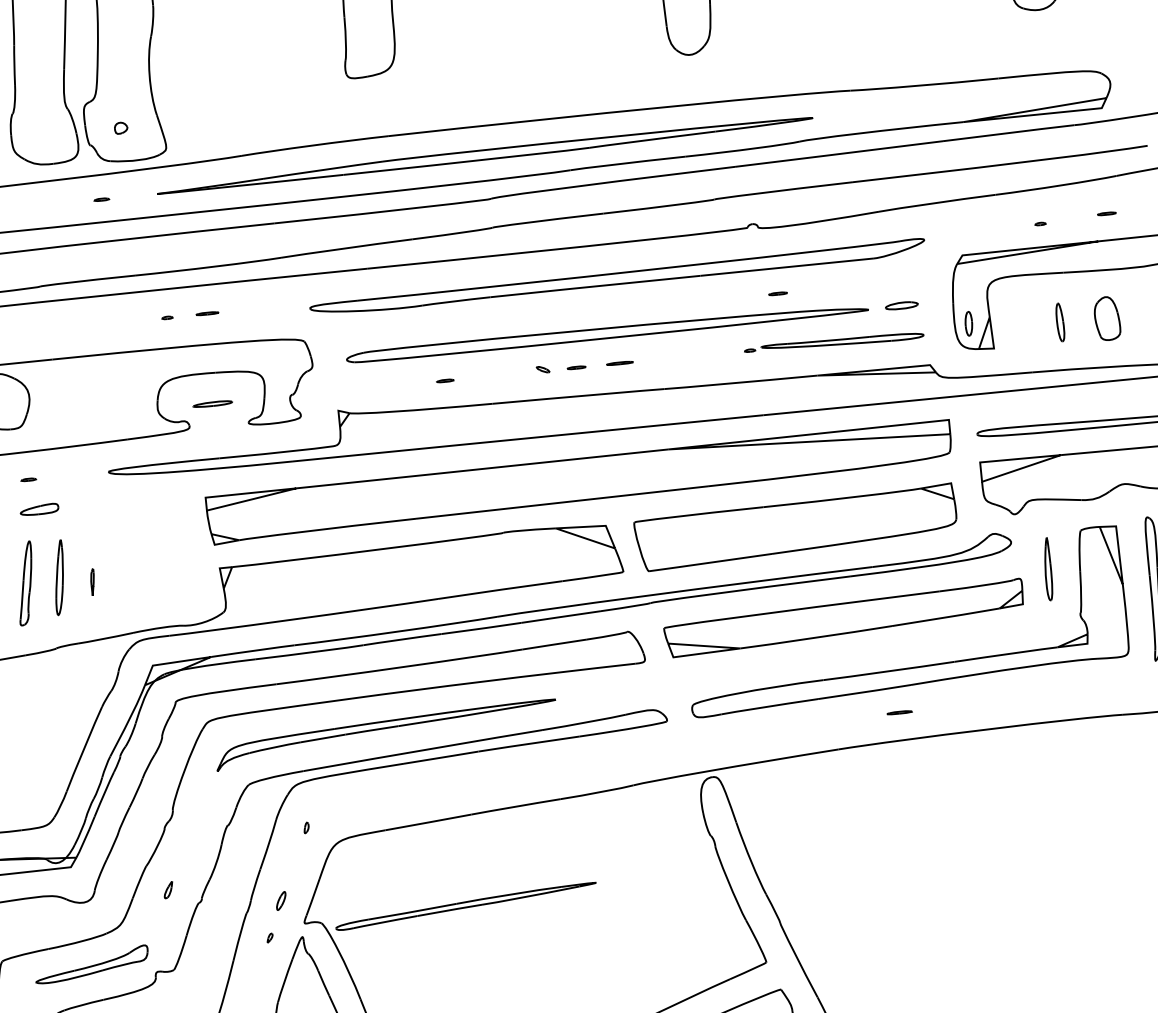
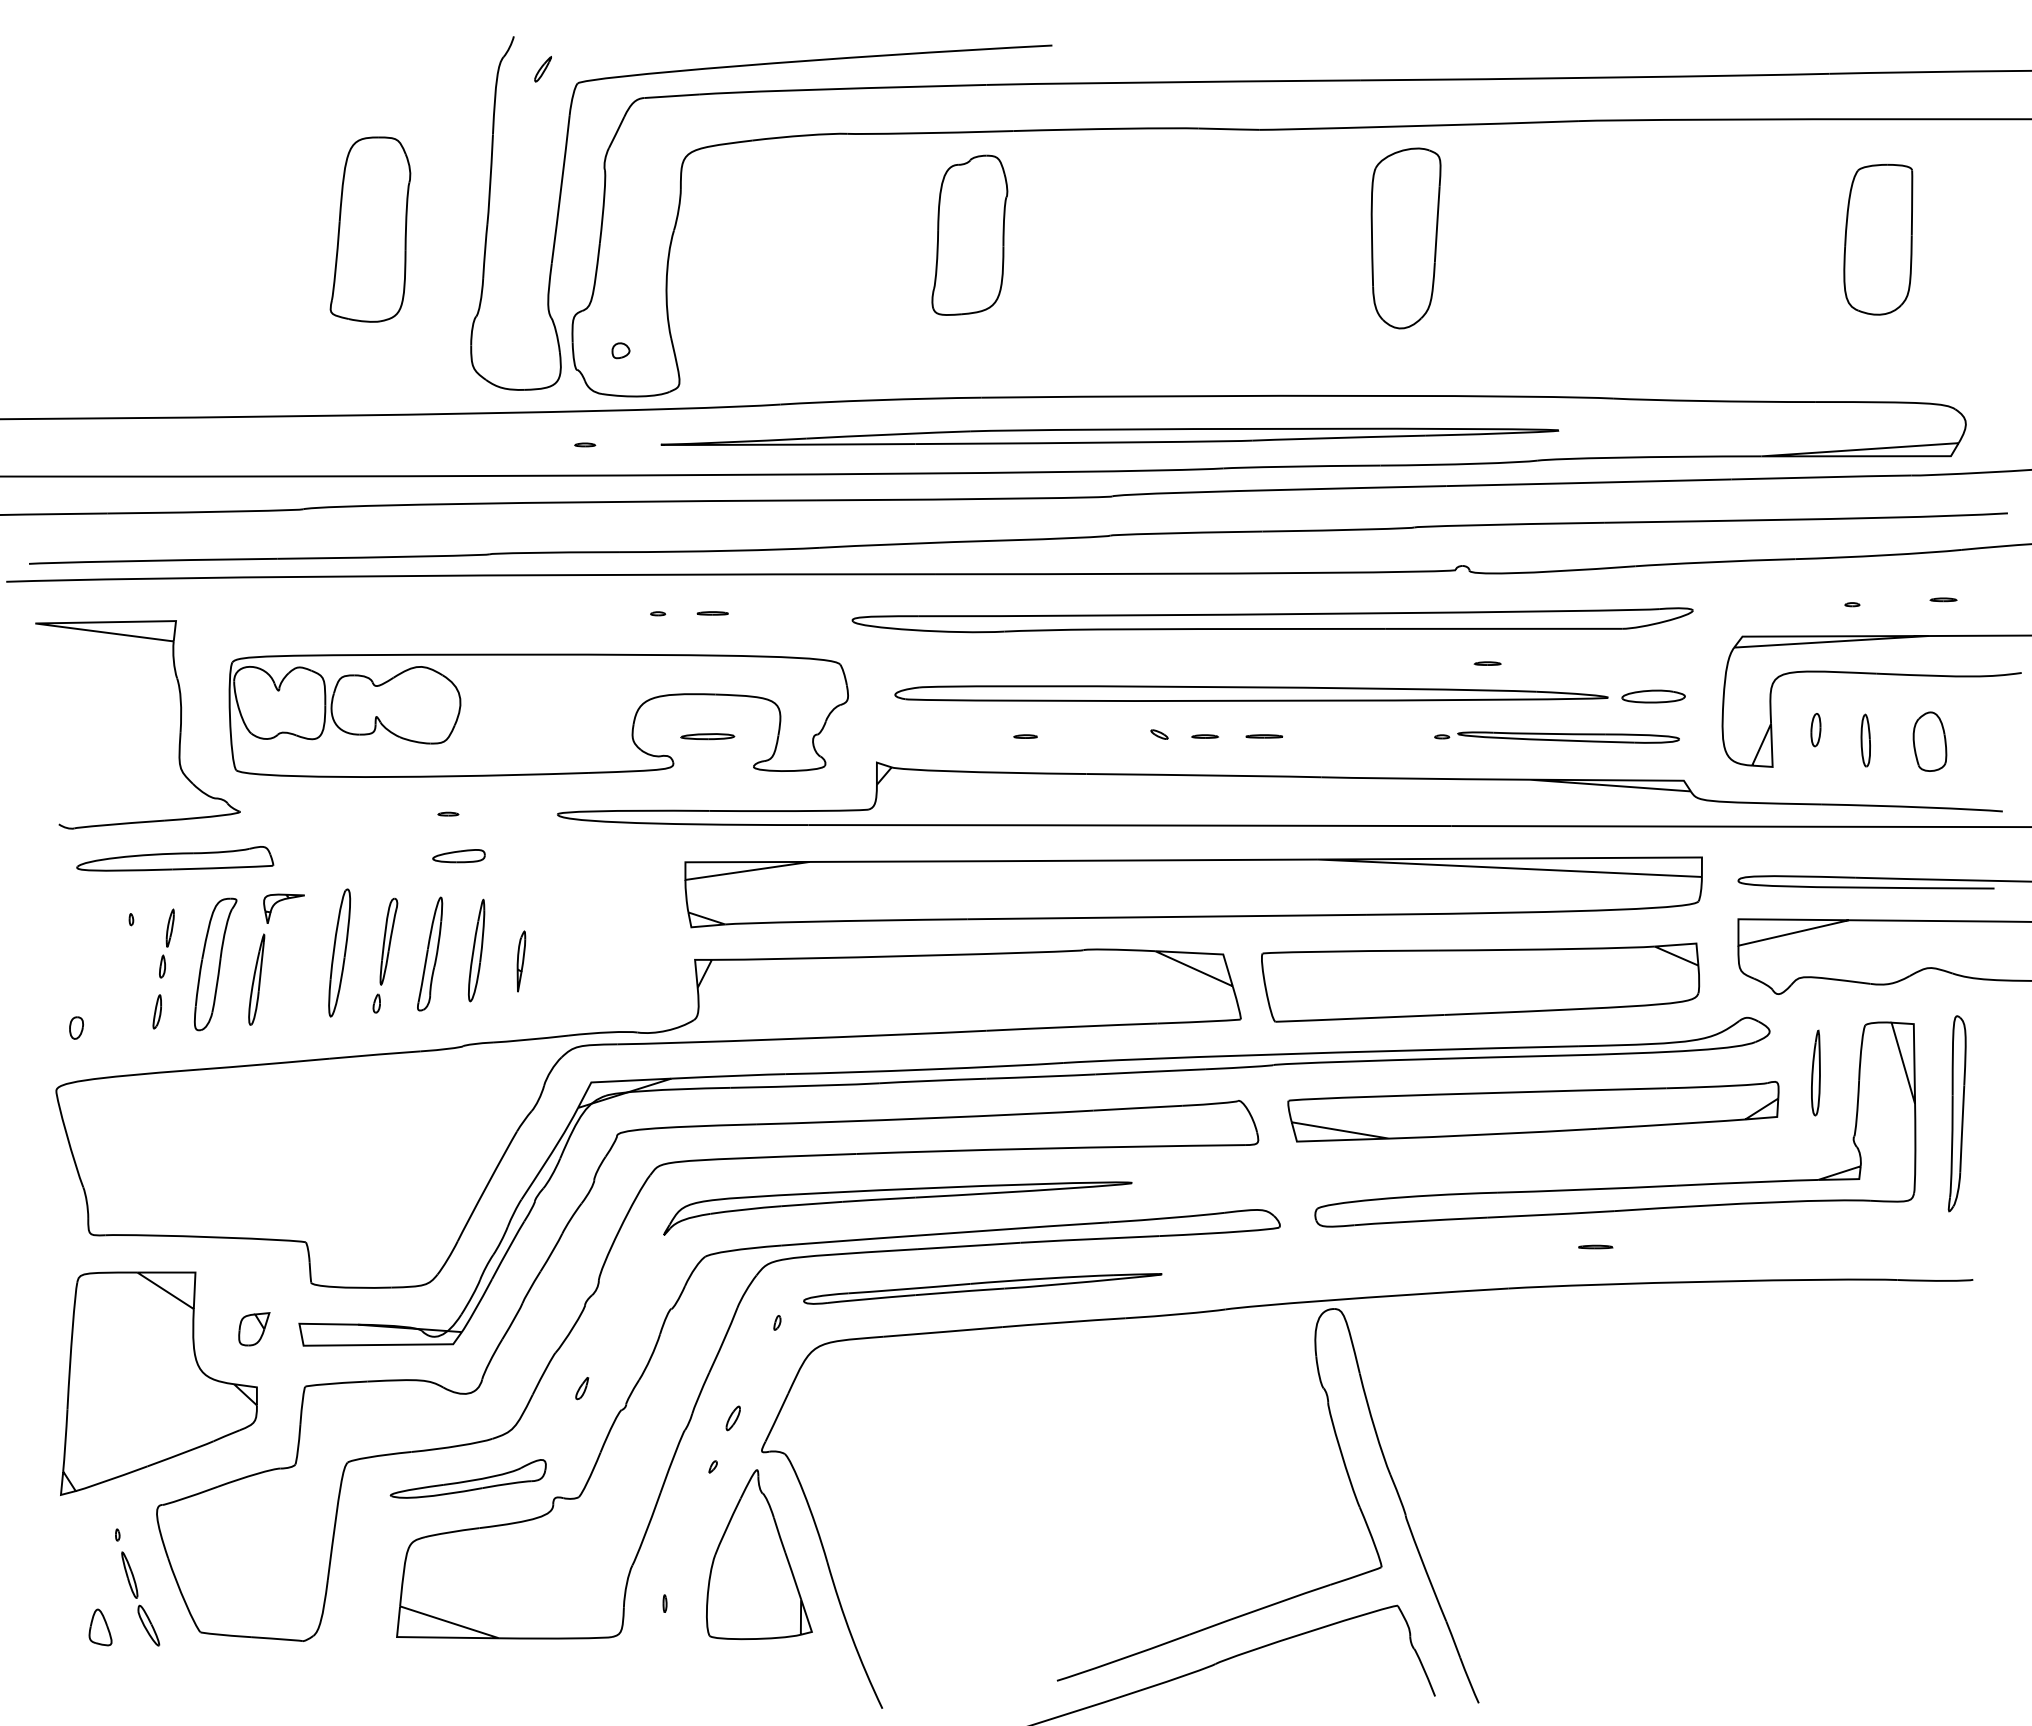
part: (901, 305) -> (1653, 696), size x1.43
part: (968, 324) -> (1815, 730), moved
part: (92, 582) -> (521, 961), size x1.67
part: (465, 906) -> (982, 1288), moved

